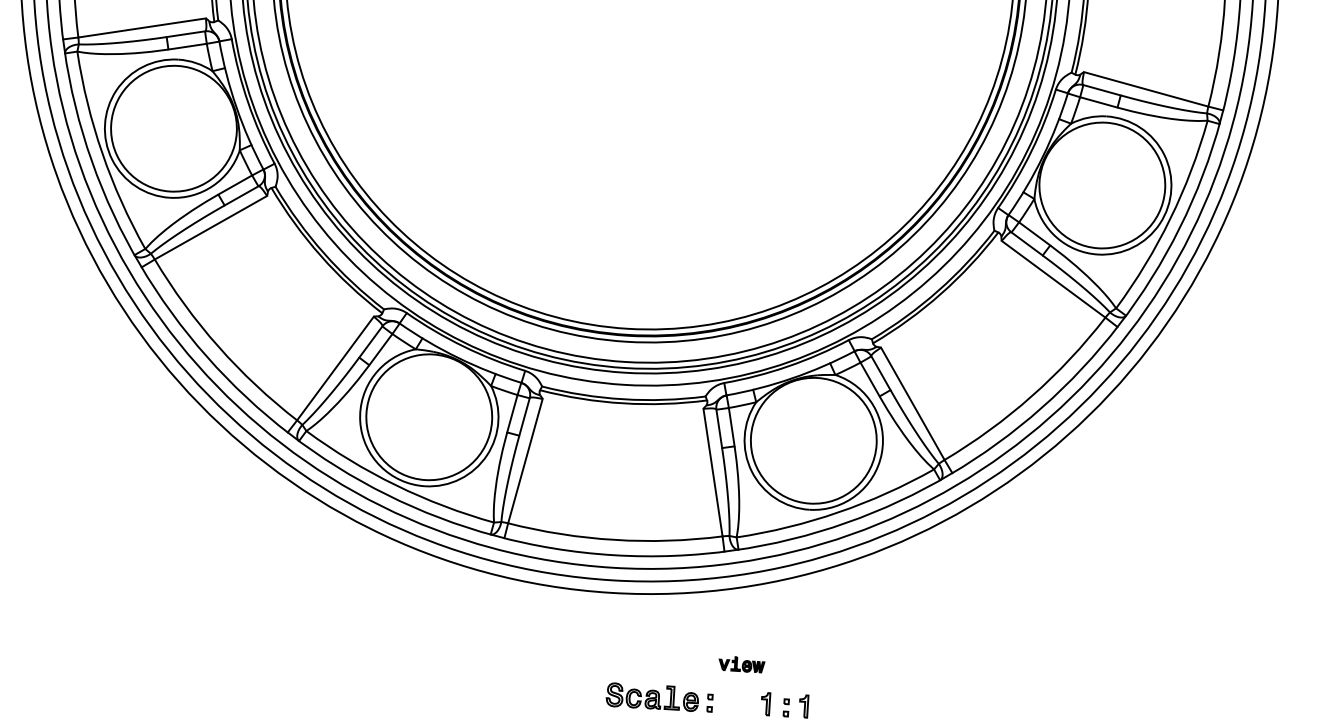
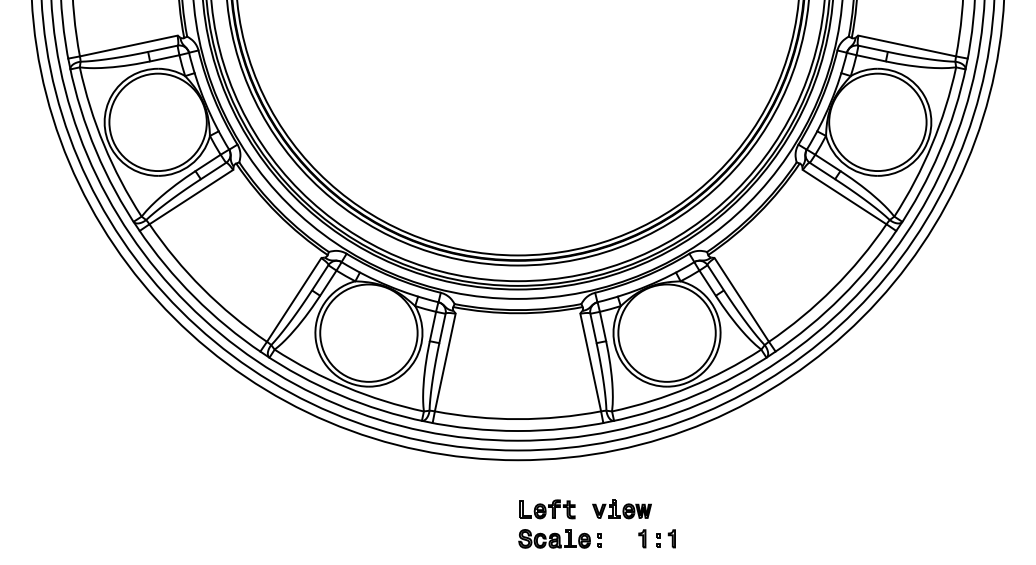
part: (645, 658) -> (547, 509), added
part: (741, 664) -> (621, 509), size x1.67

